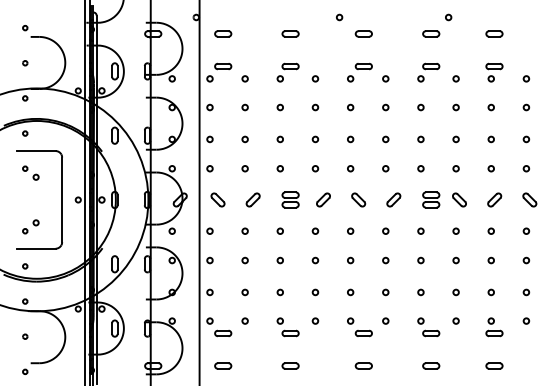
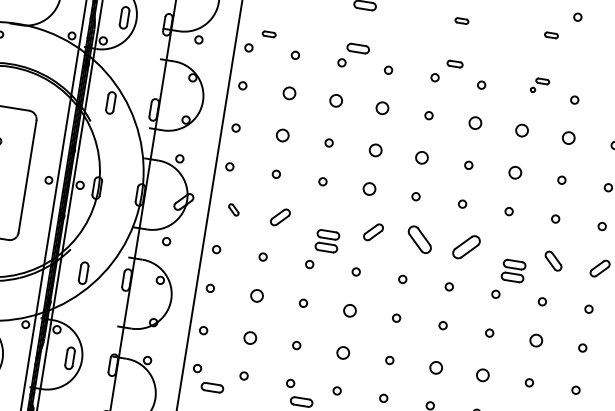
part: (363, 33) -> (461, 20), size x0.6
part: (431, 33) -> (551, 34), size x0.6
part: (223, 66) -> (269, 34), size x0.6
part: (363, 66) -> (454, 64), size x0.7
part: (428, 72) -> (539, 85), size x0.6
circle: (244, 107) -> (288, 93), size x1.6
circle: (279, 107) -> (334, 100), size x1.6
circle: (315, 107) -> (382, 108), size x1.6
circle: (385, 107) -> (475, 123), size x1.6
circle: (420, 107) -> (521, 130), size x1.6
circle: (455, 107) -> (567, 137), size x1.6
circle: (244, 139) -> (281, 135), size x1.6
circle: (315, 139) -> (375, 150), size x1.6
circle: (350, 139) -> (422, 157), size x1.6
circle: (420, 139) -> (514, 172), size x1.6
circle: (315, 168) -> (369, 188), size x1.6
part: (217, 199) -> (233, 209), size x0.6
part: (290, 199) -> (327, 240), moved
part: (358, 199) -> (419, 239), size x1.4
part: (393, 199) -> (466, 246), size x1.4
part: (431, 199) -> (514, 270), moved
circle: (244, 260) -> (256, 295), size x1.6
circle: (315, 260) -> (350, 310), size x1.6
circle: (455, 260) -> (535, 340), size x1.6
circle: (244, 292) -> (249, 338), size x1.6
circle: (315, 292) -> (343, 353), size x1.6
circle: (385, 292) -> (435, 367), size x1.6
circle: (420, 292) -> (482, 375), size x1.6

